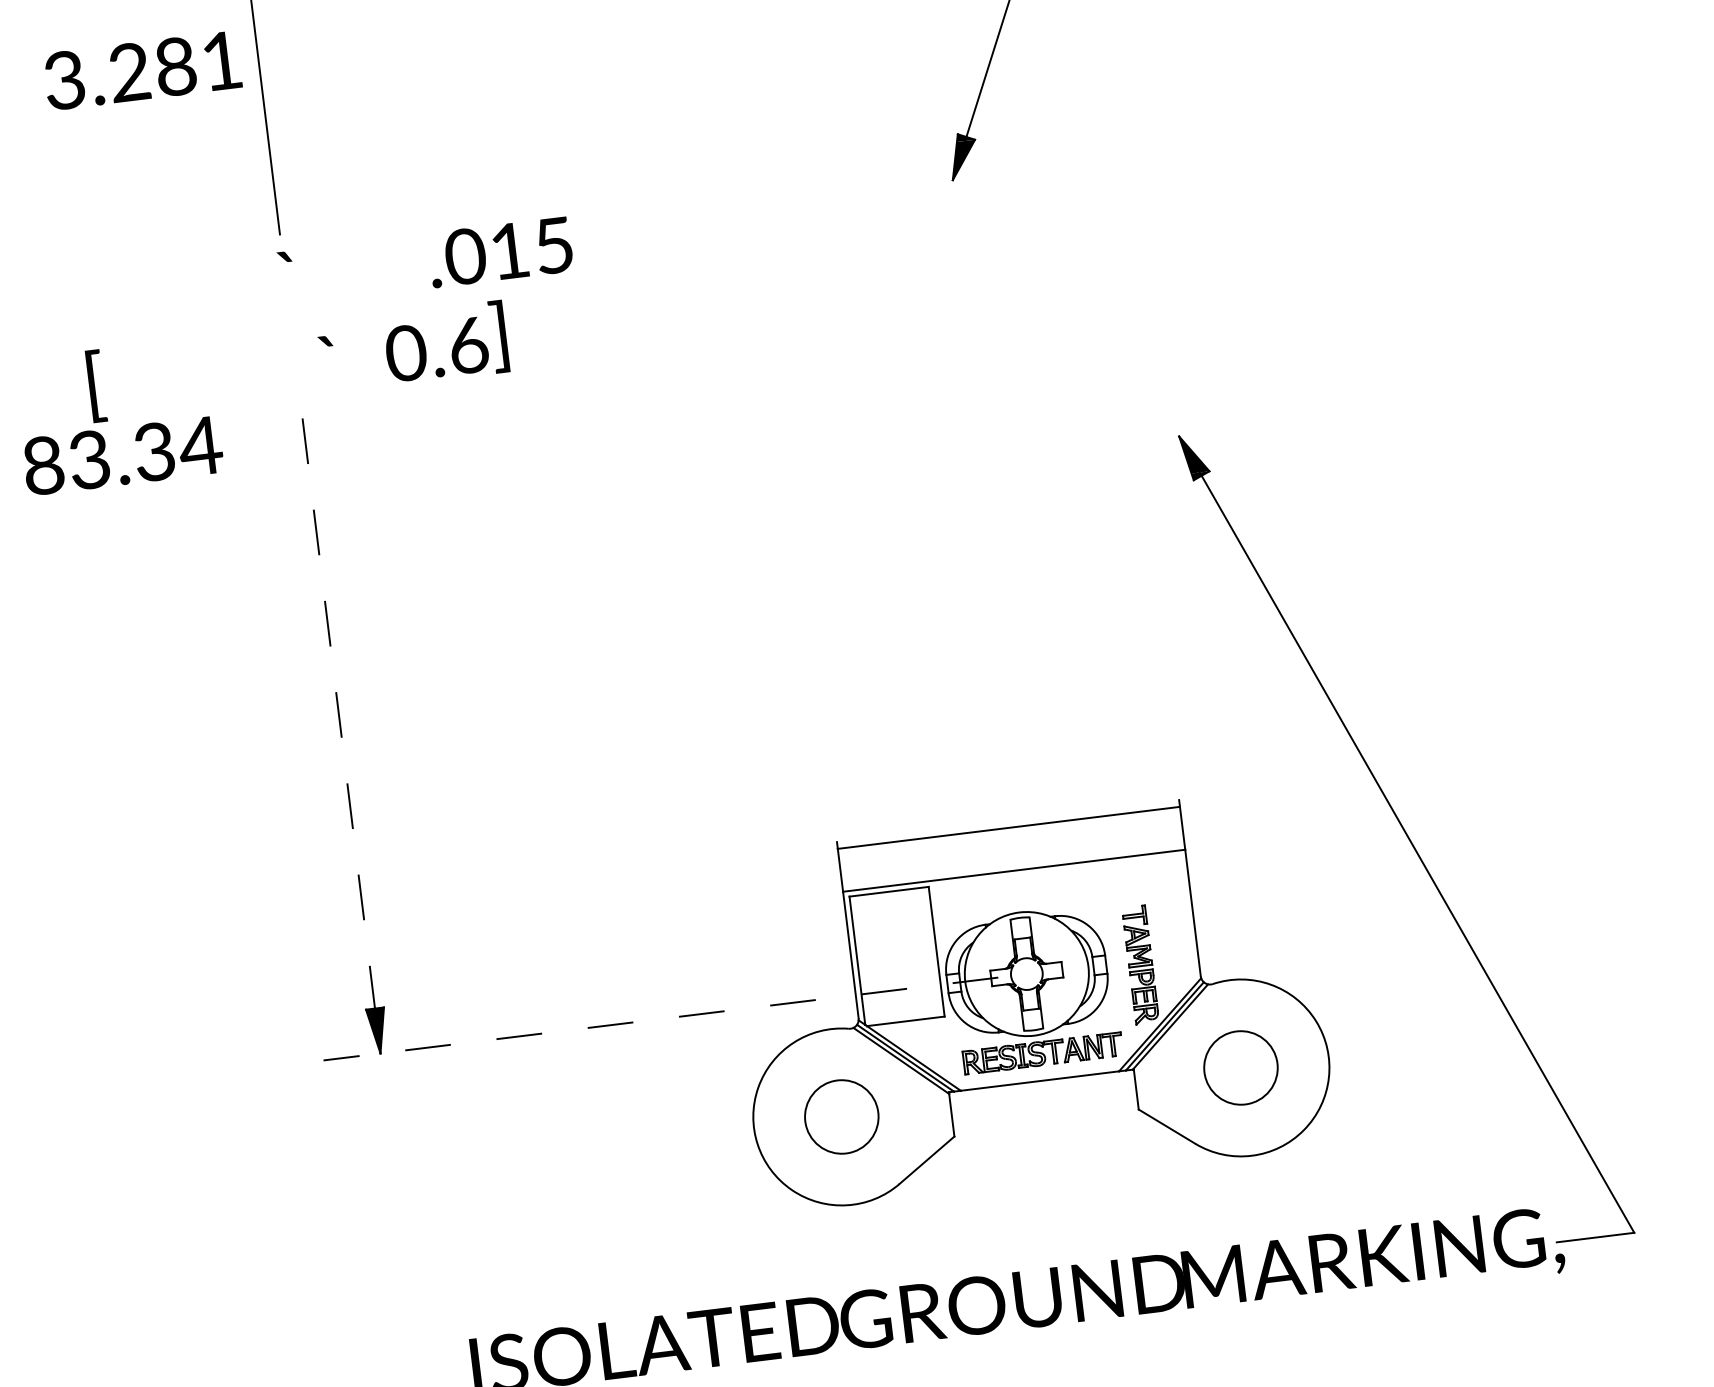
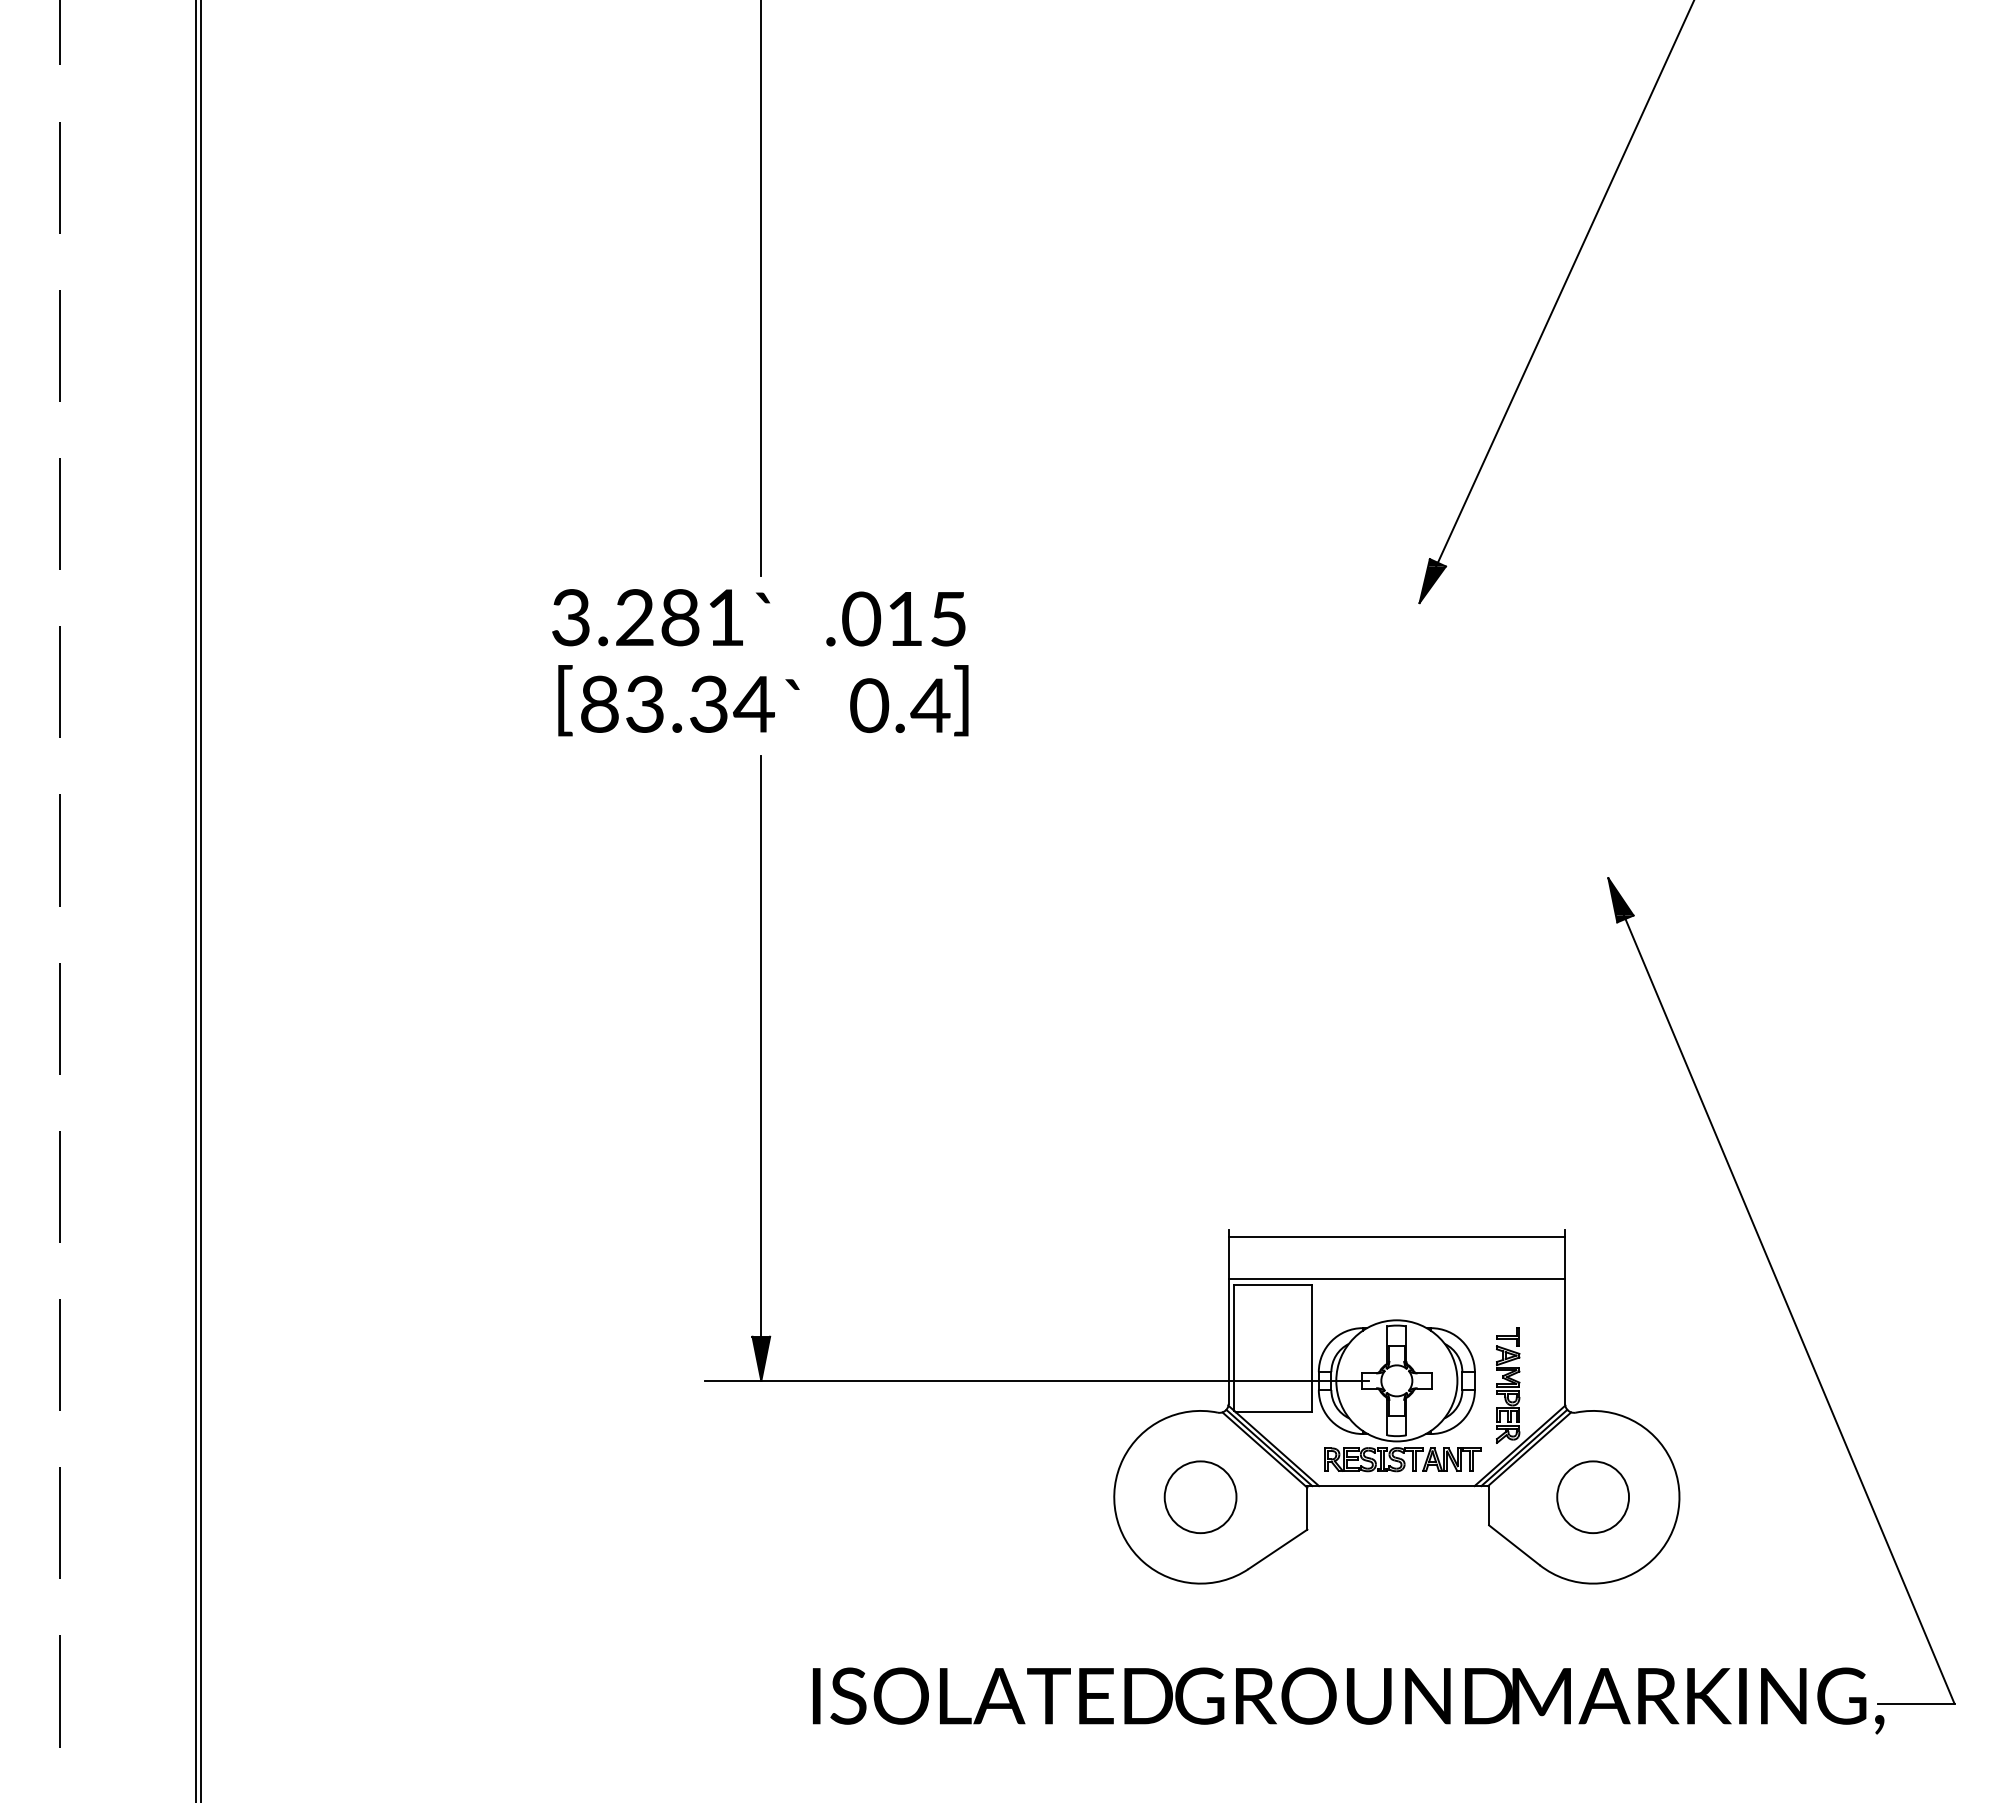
text: (142, 70) -> (647, 617), moved
text: (500, 251) -> (895, 618), moved
text: (468, 345) -> (930, 705), 0.6 -> 0.4
text: (122, 455) -> (677, 703), moved
line: (339, 714) -> (761, 1047), dashed -> solid
line: (661, 1018) -> (1037, 1380), dashed -> solid

